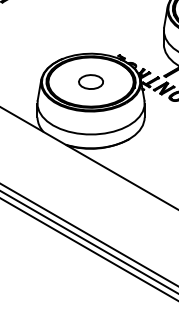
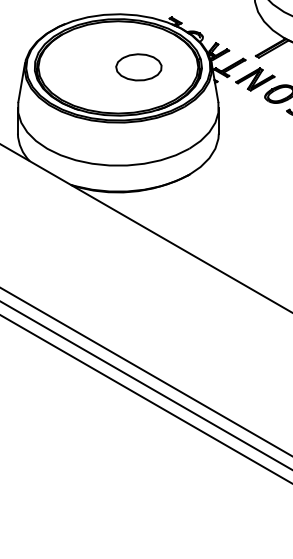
part: (90, 81) -> (137, 66), moved

